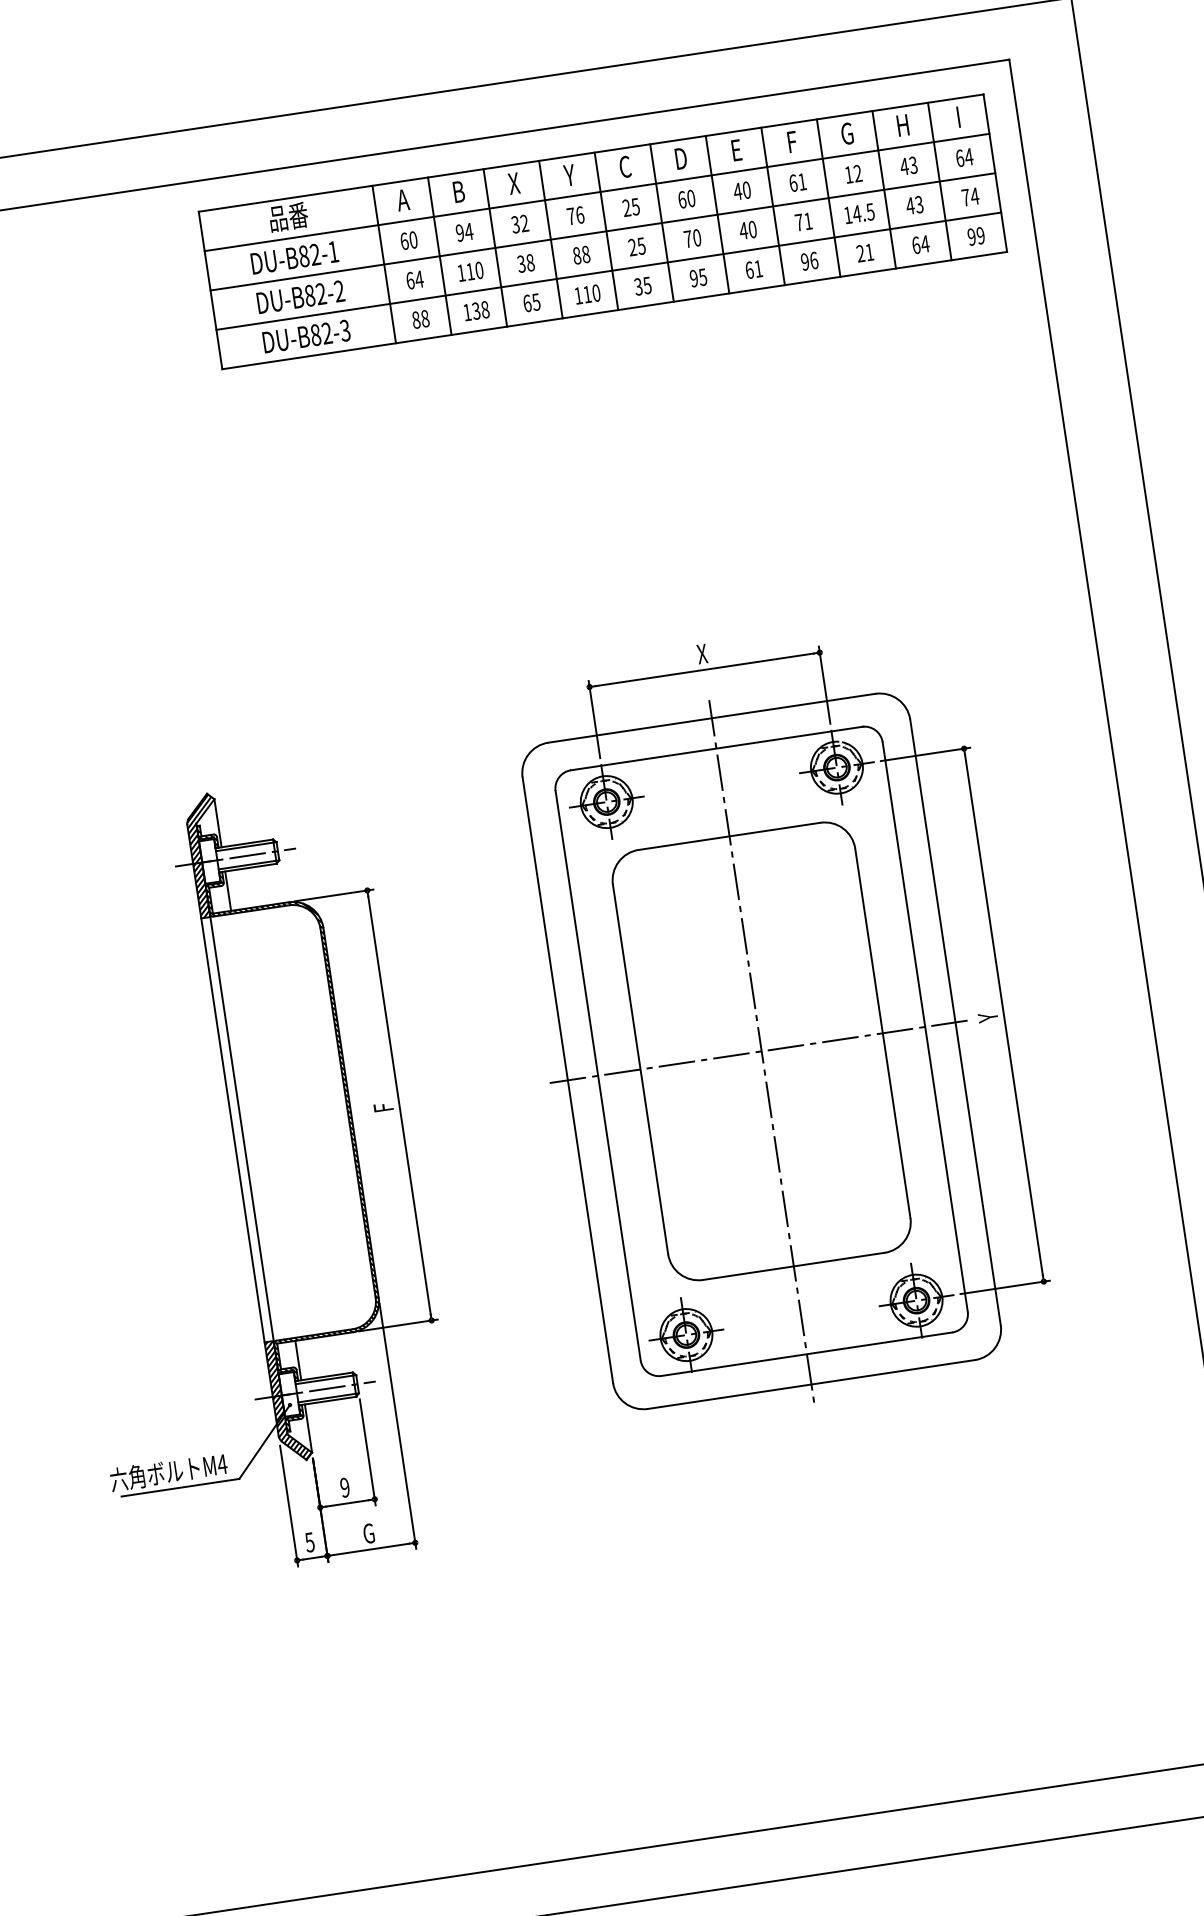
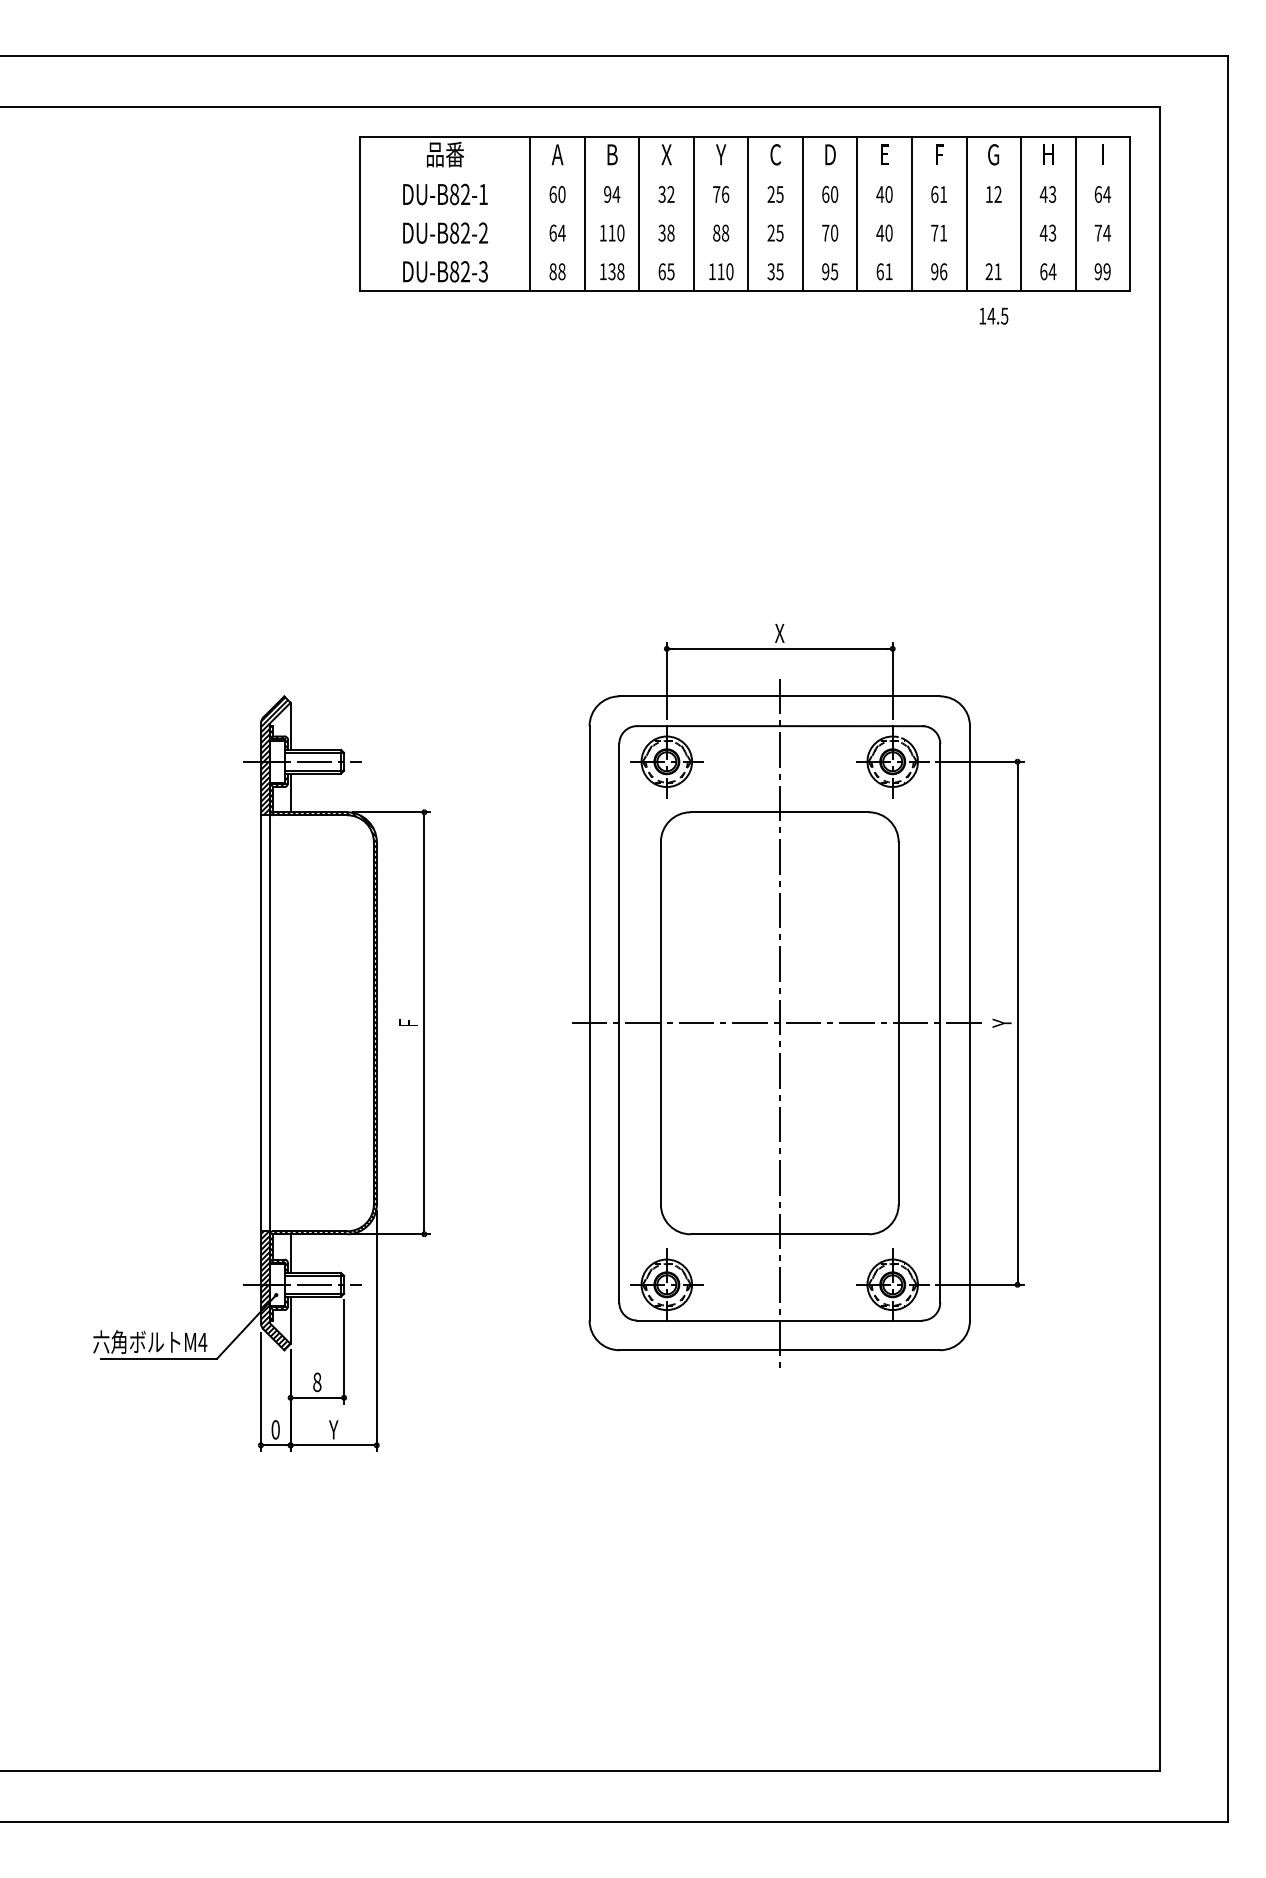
line: (596, 192) -> (744, 175), removed
text: (859, 213) -> (993, 315), moved
line: (602, 231) -> (744, 213), removed
line: (608, 271) -> (744, 252), removed
text: (345, 1487) -> (317, 1382), 9 -> 8
text: (368, 1533) -> (333, 1429), G -> Y
text: (309, 1542) -> (275, 1429), 5 -> 0

